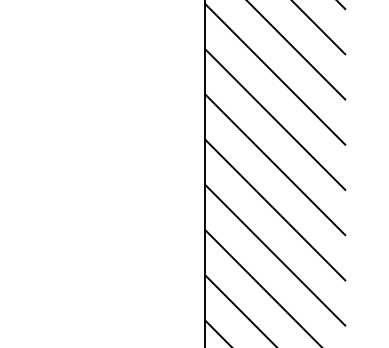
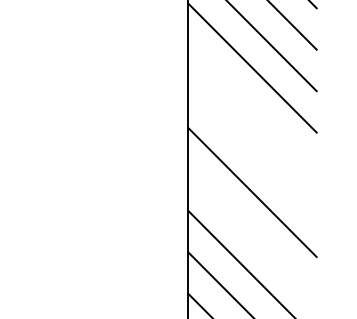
line: (275, 119) -> (252, 109), removed
line: (275, 164) -> (252, 150), removed
line: (275, 254) -> (252, 233), removed

